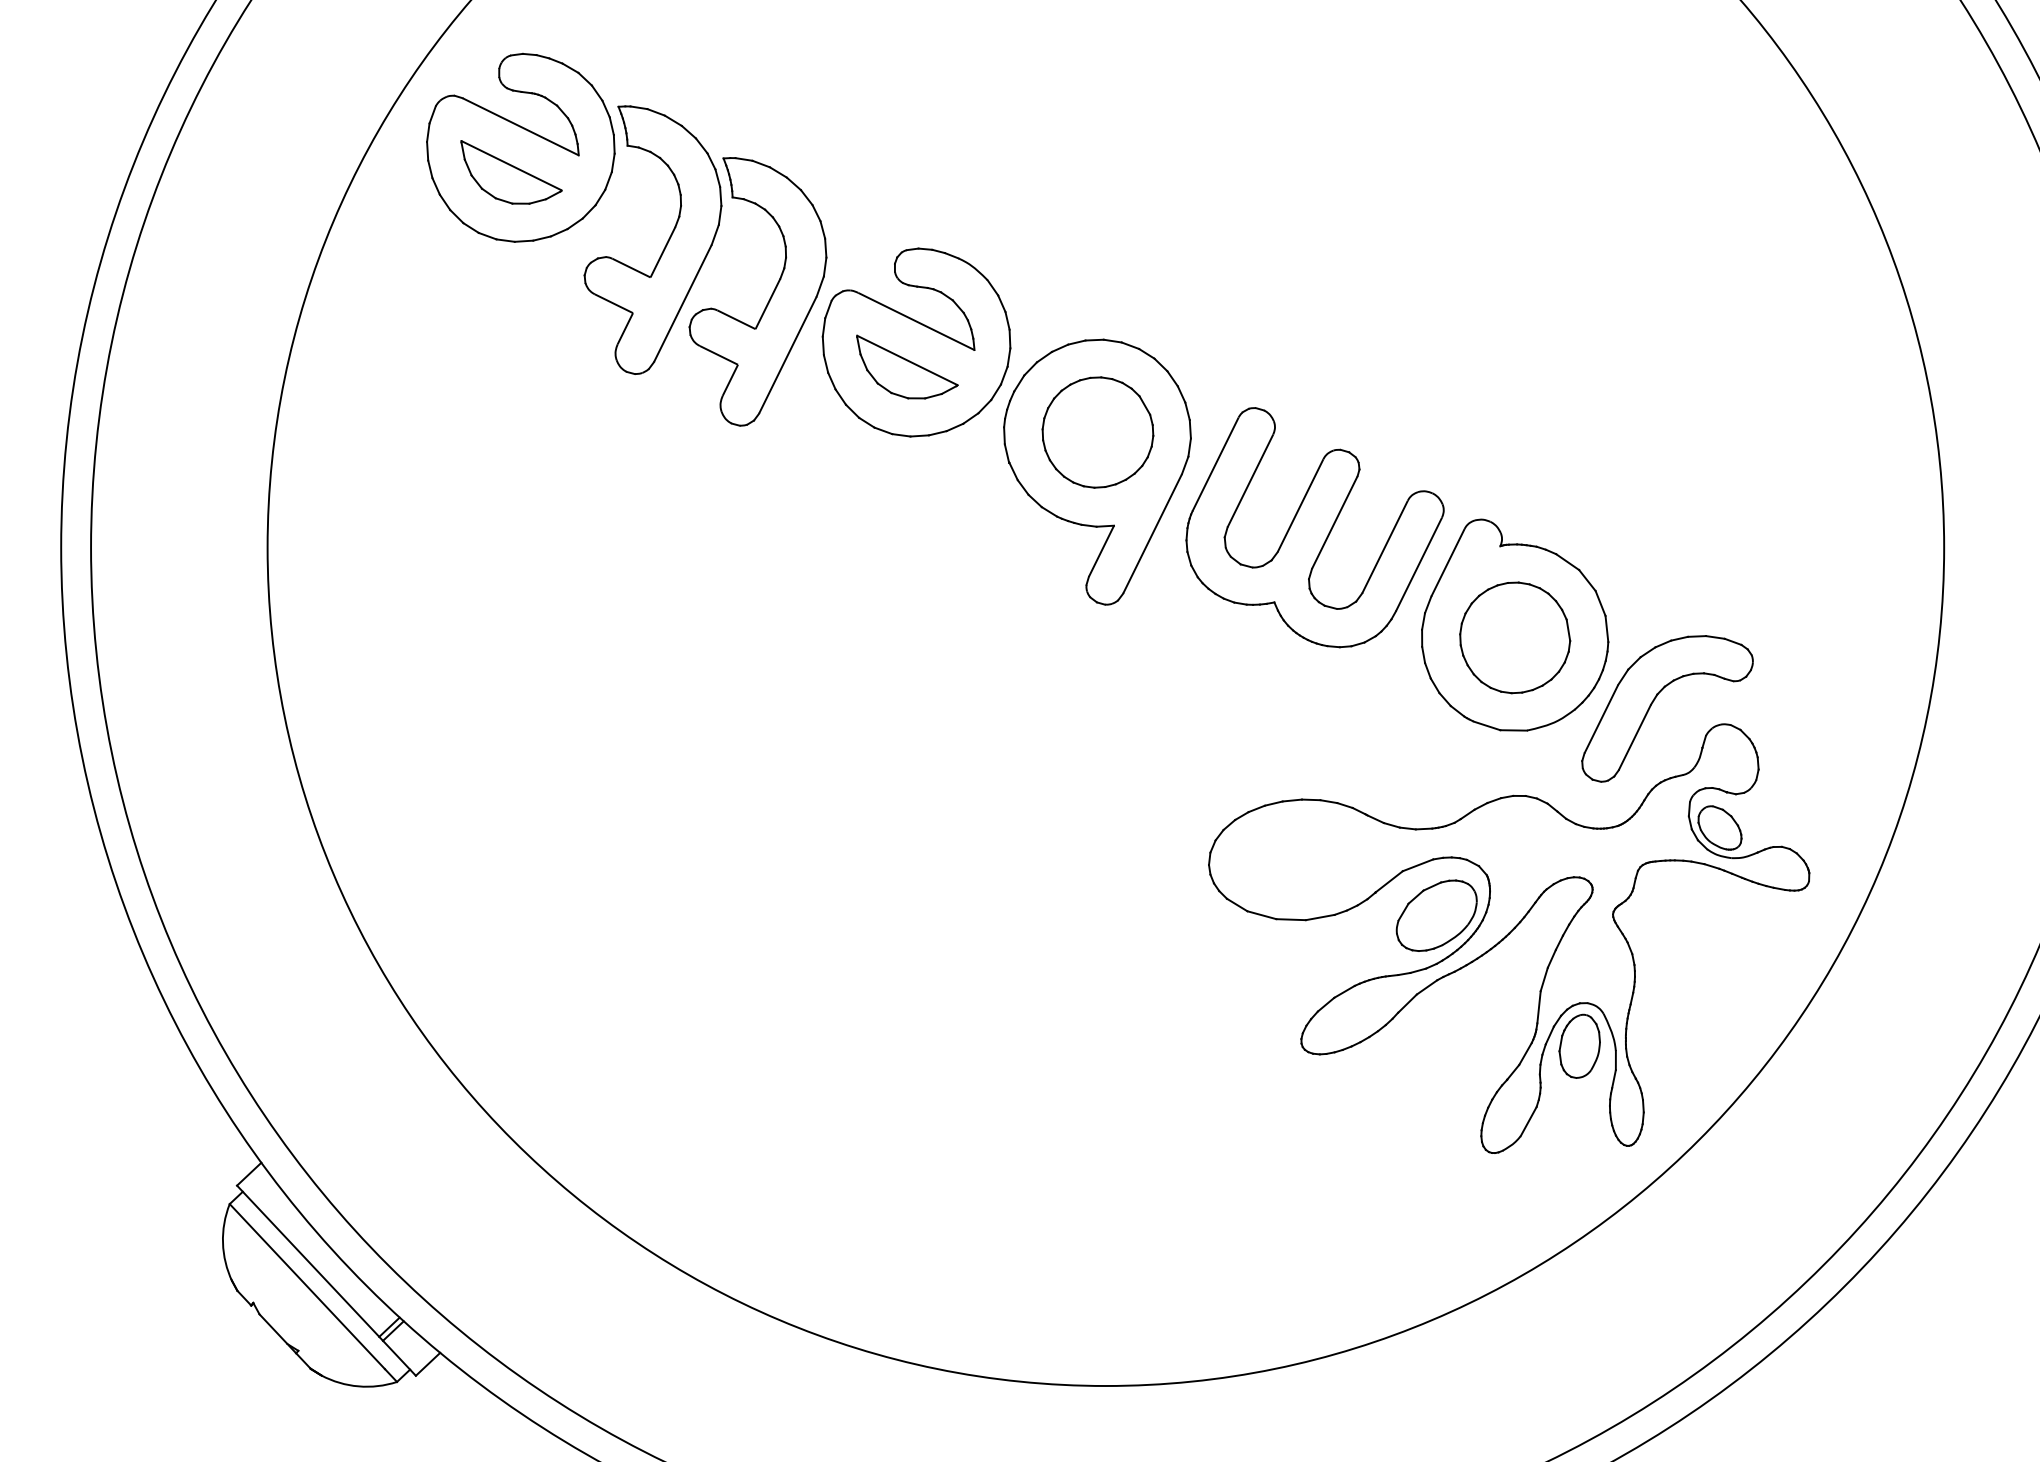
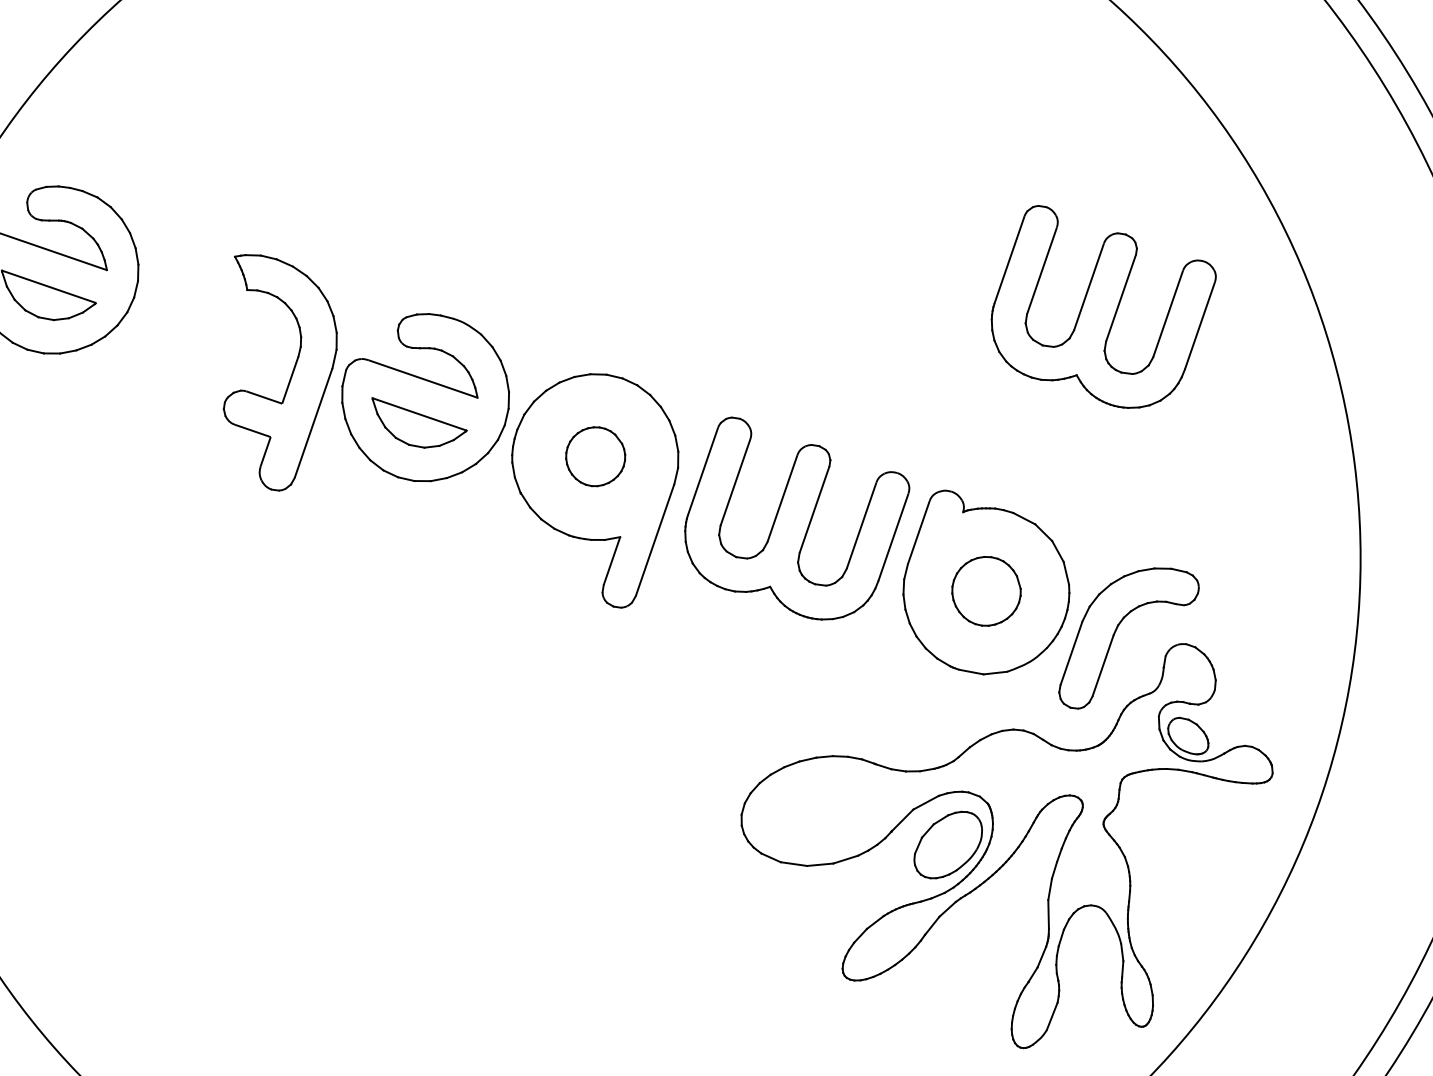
part: (664, 246) -> (192, 340), removed
part: (1686, 334) -> (1103, 304), added
part: (1097, 432) -> (595, 456), size x0.6
part: (1515, 637) -> (986, 590), size x0.7
part: (1579, 1045) -> (1088, 943), removed

